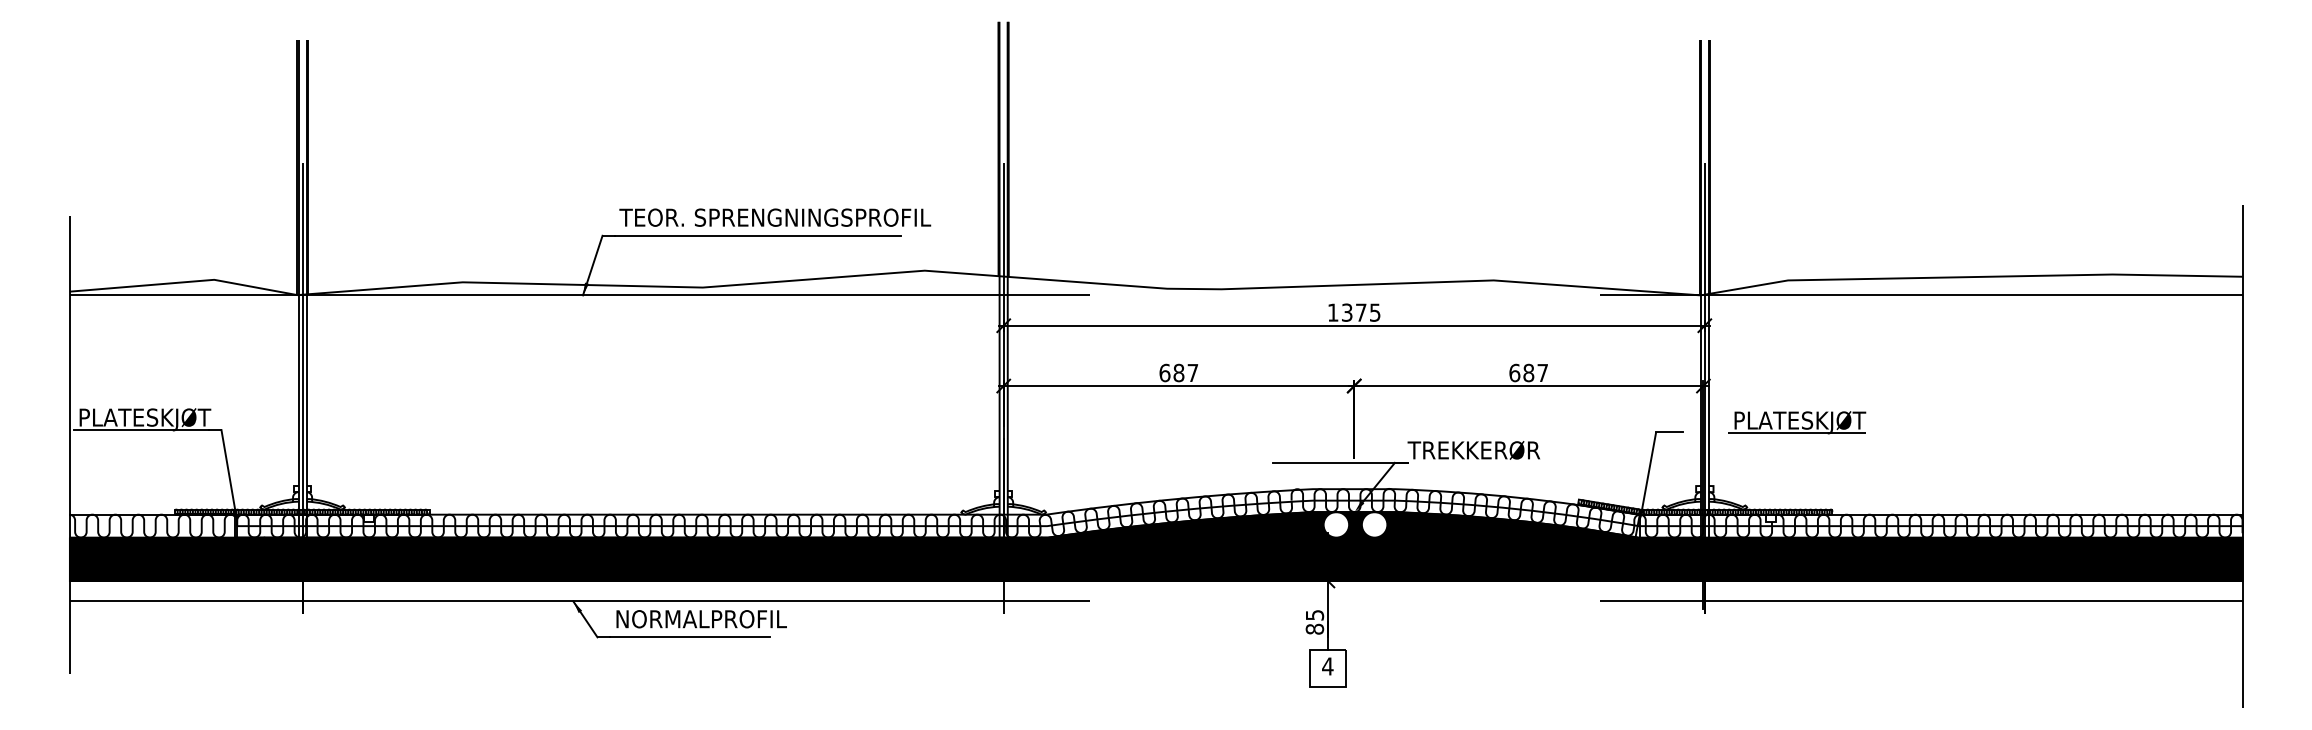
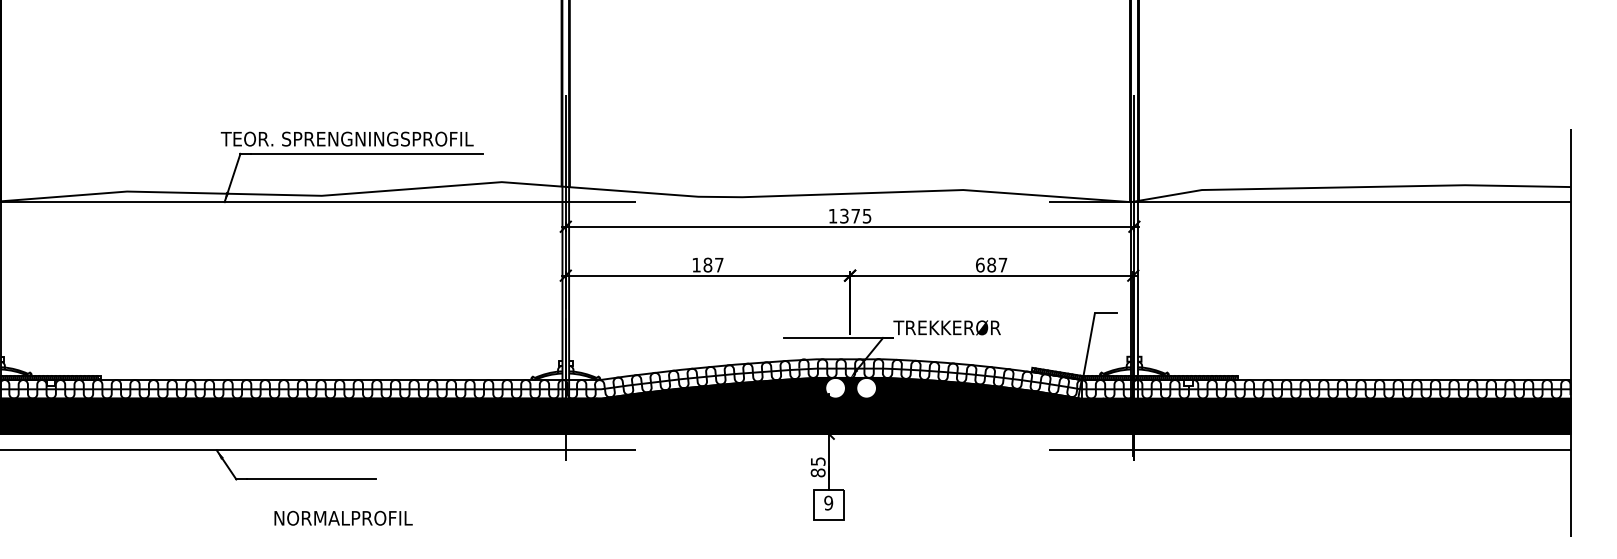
text: (775, 217) -> (347, 138), moved
text: (1164, 372) -> (696, 264), 687 -> 187
part: (1797, 422) -> (1209, 305), removed
text: (701, 619) -> (343, 518), moved
text: (1327, 666) -> (828, 503), 4 -> 9

